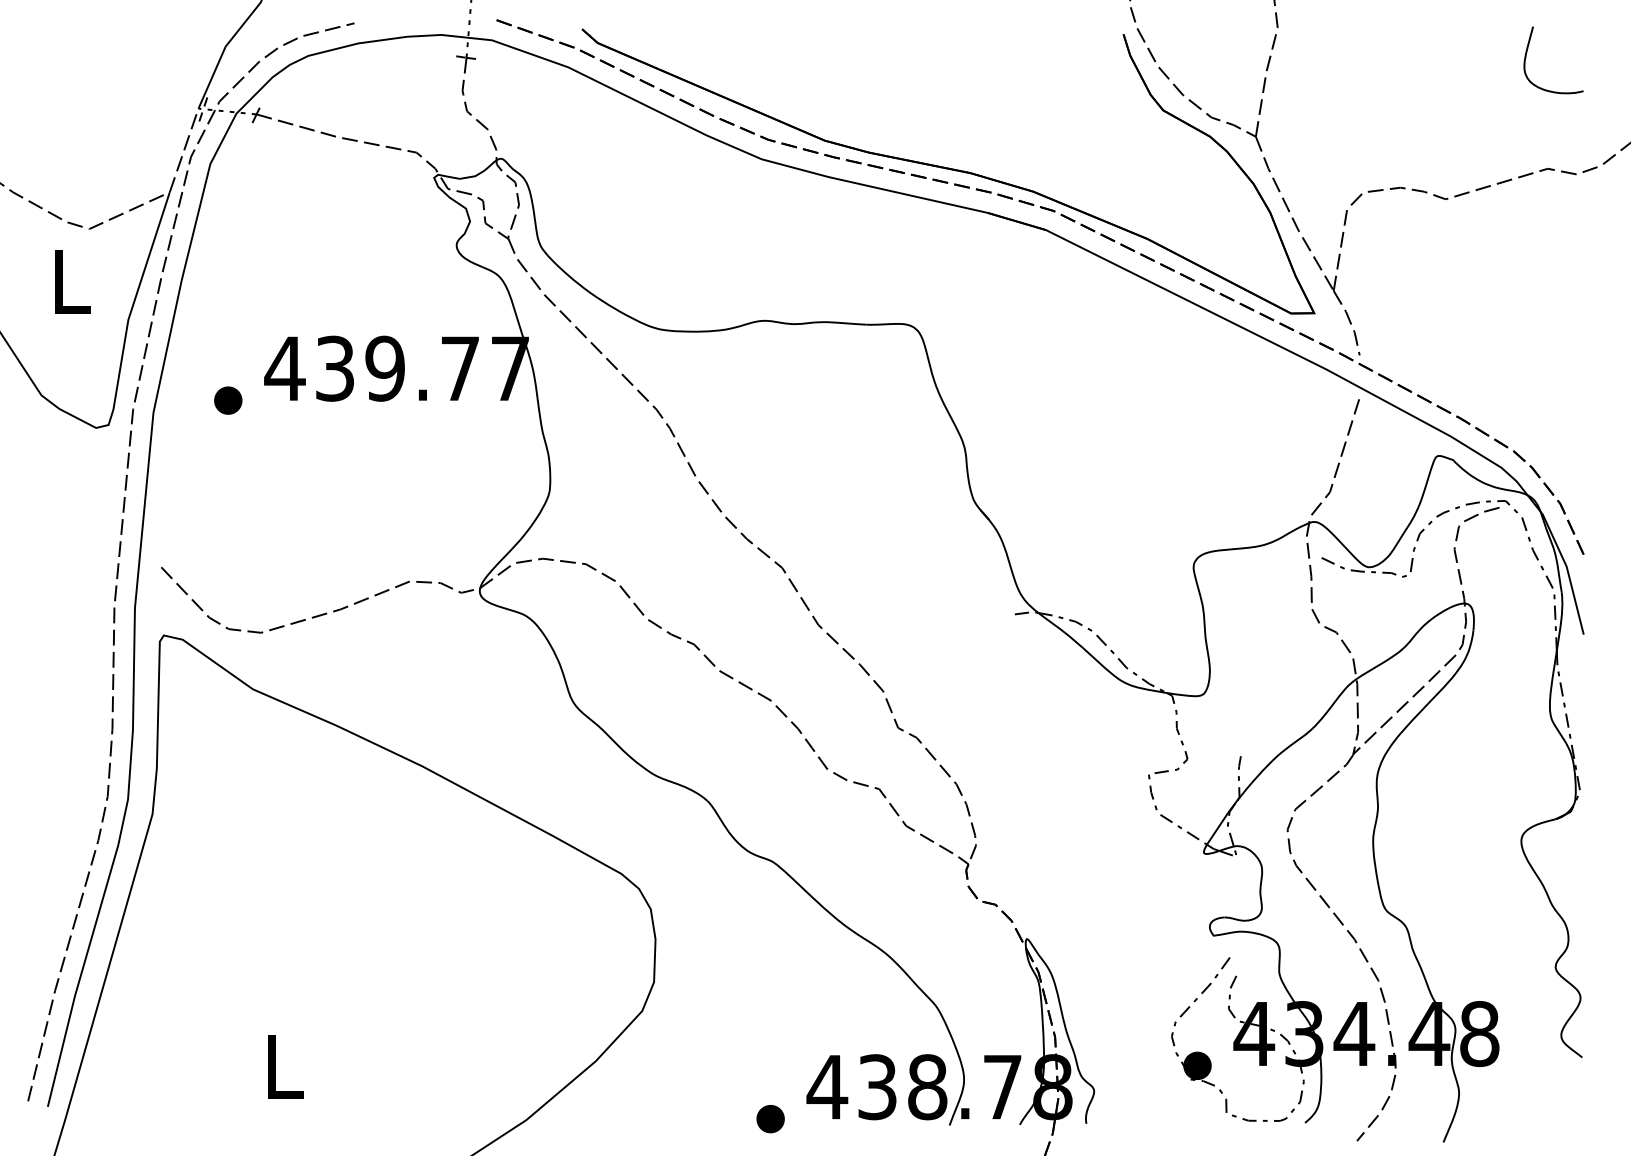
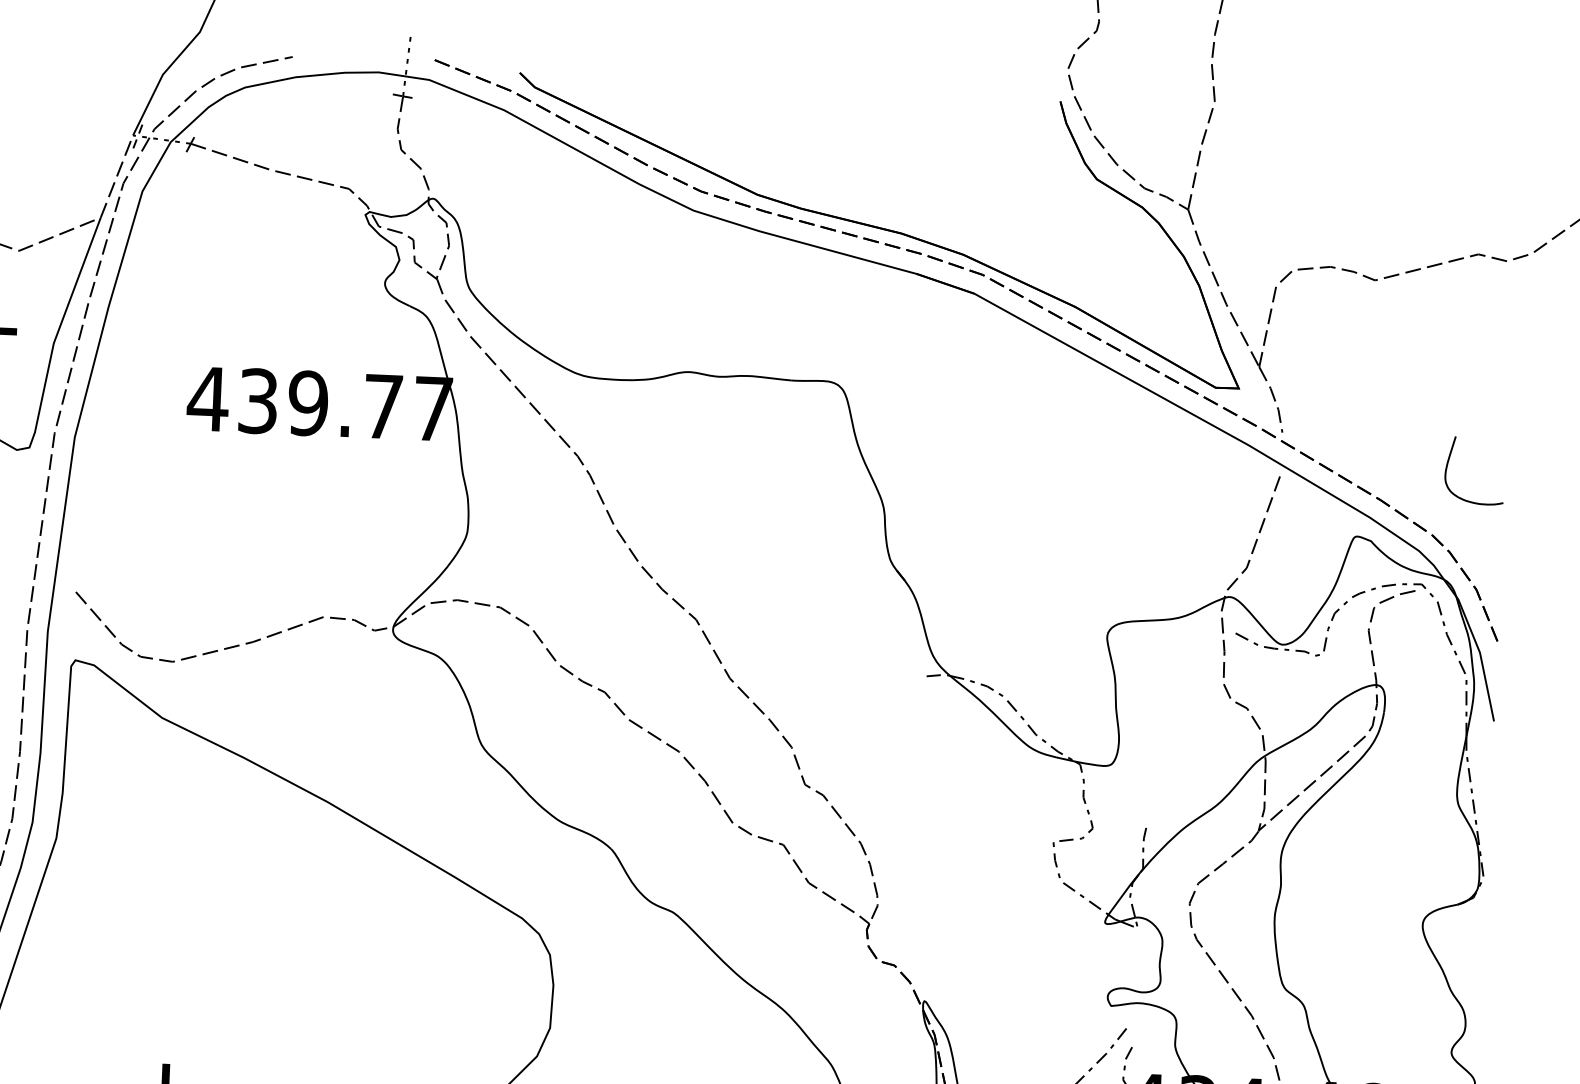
curve: (1526, 58) -> (1447, 467), moved
part: (228, 400) -> (150, 428), removed

